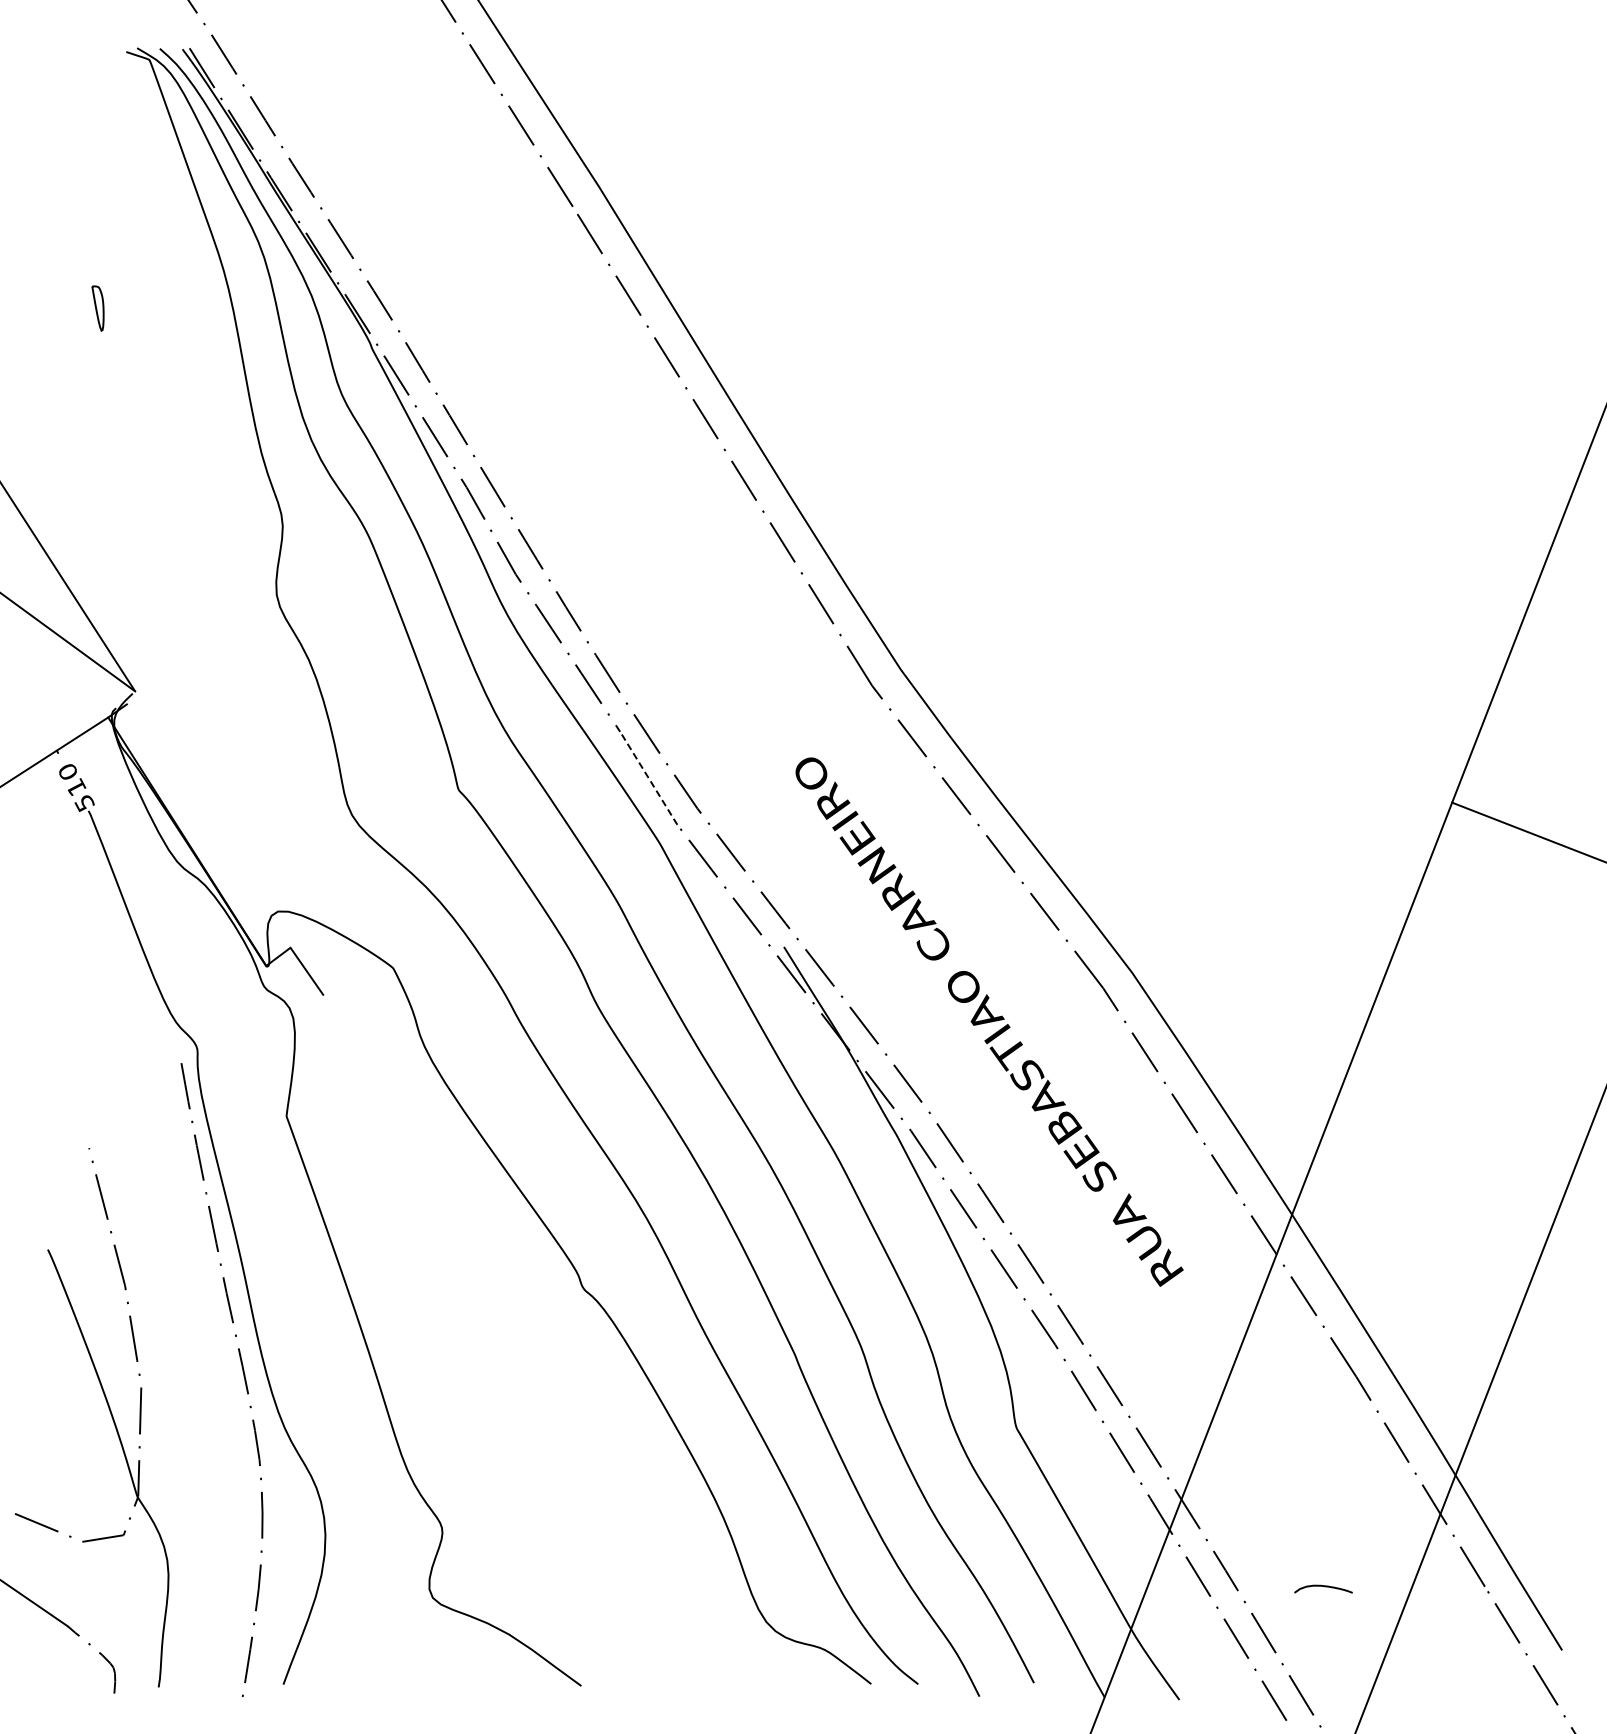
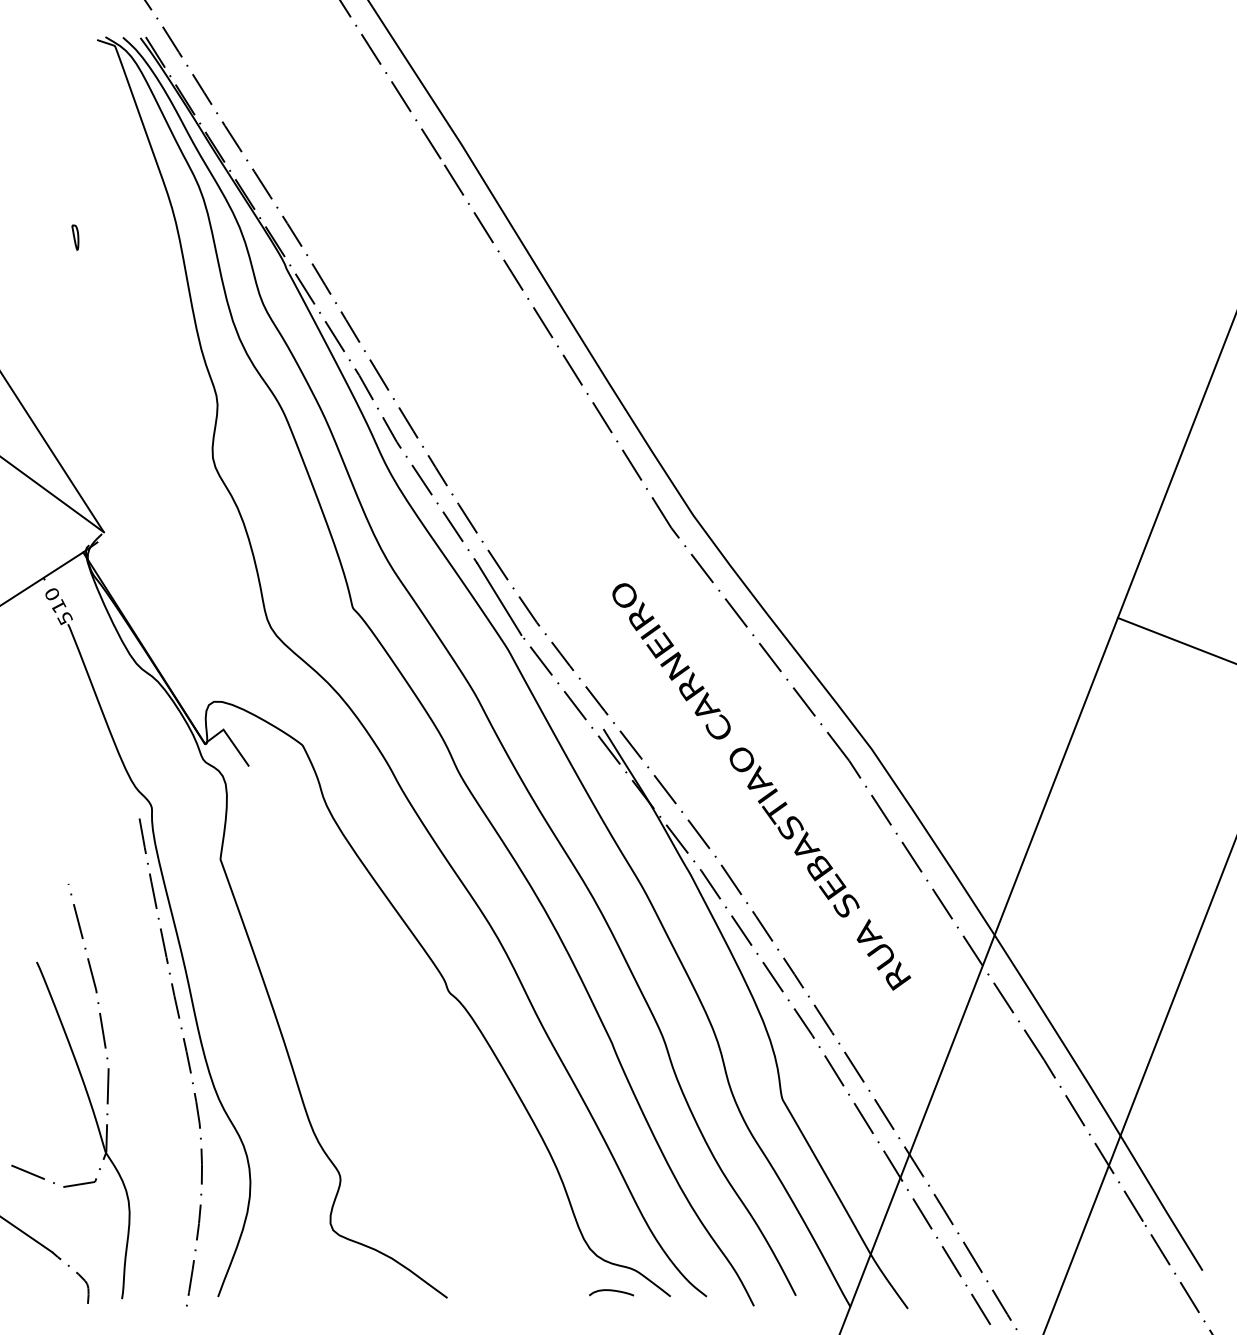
part: (97, 308) -> (74, 237), size x0.71
line: (648, 778) -> (499, 599), dashed -> solid
curve: (1324, 1587) -> (612, 1291), moved

